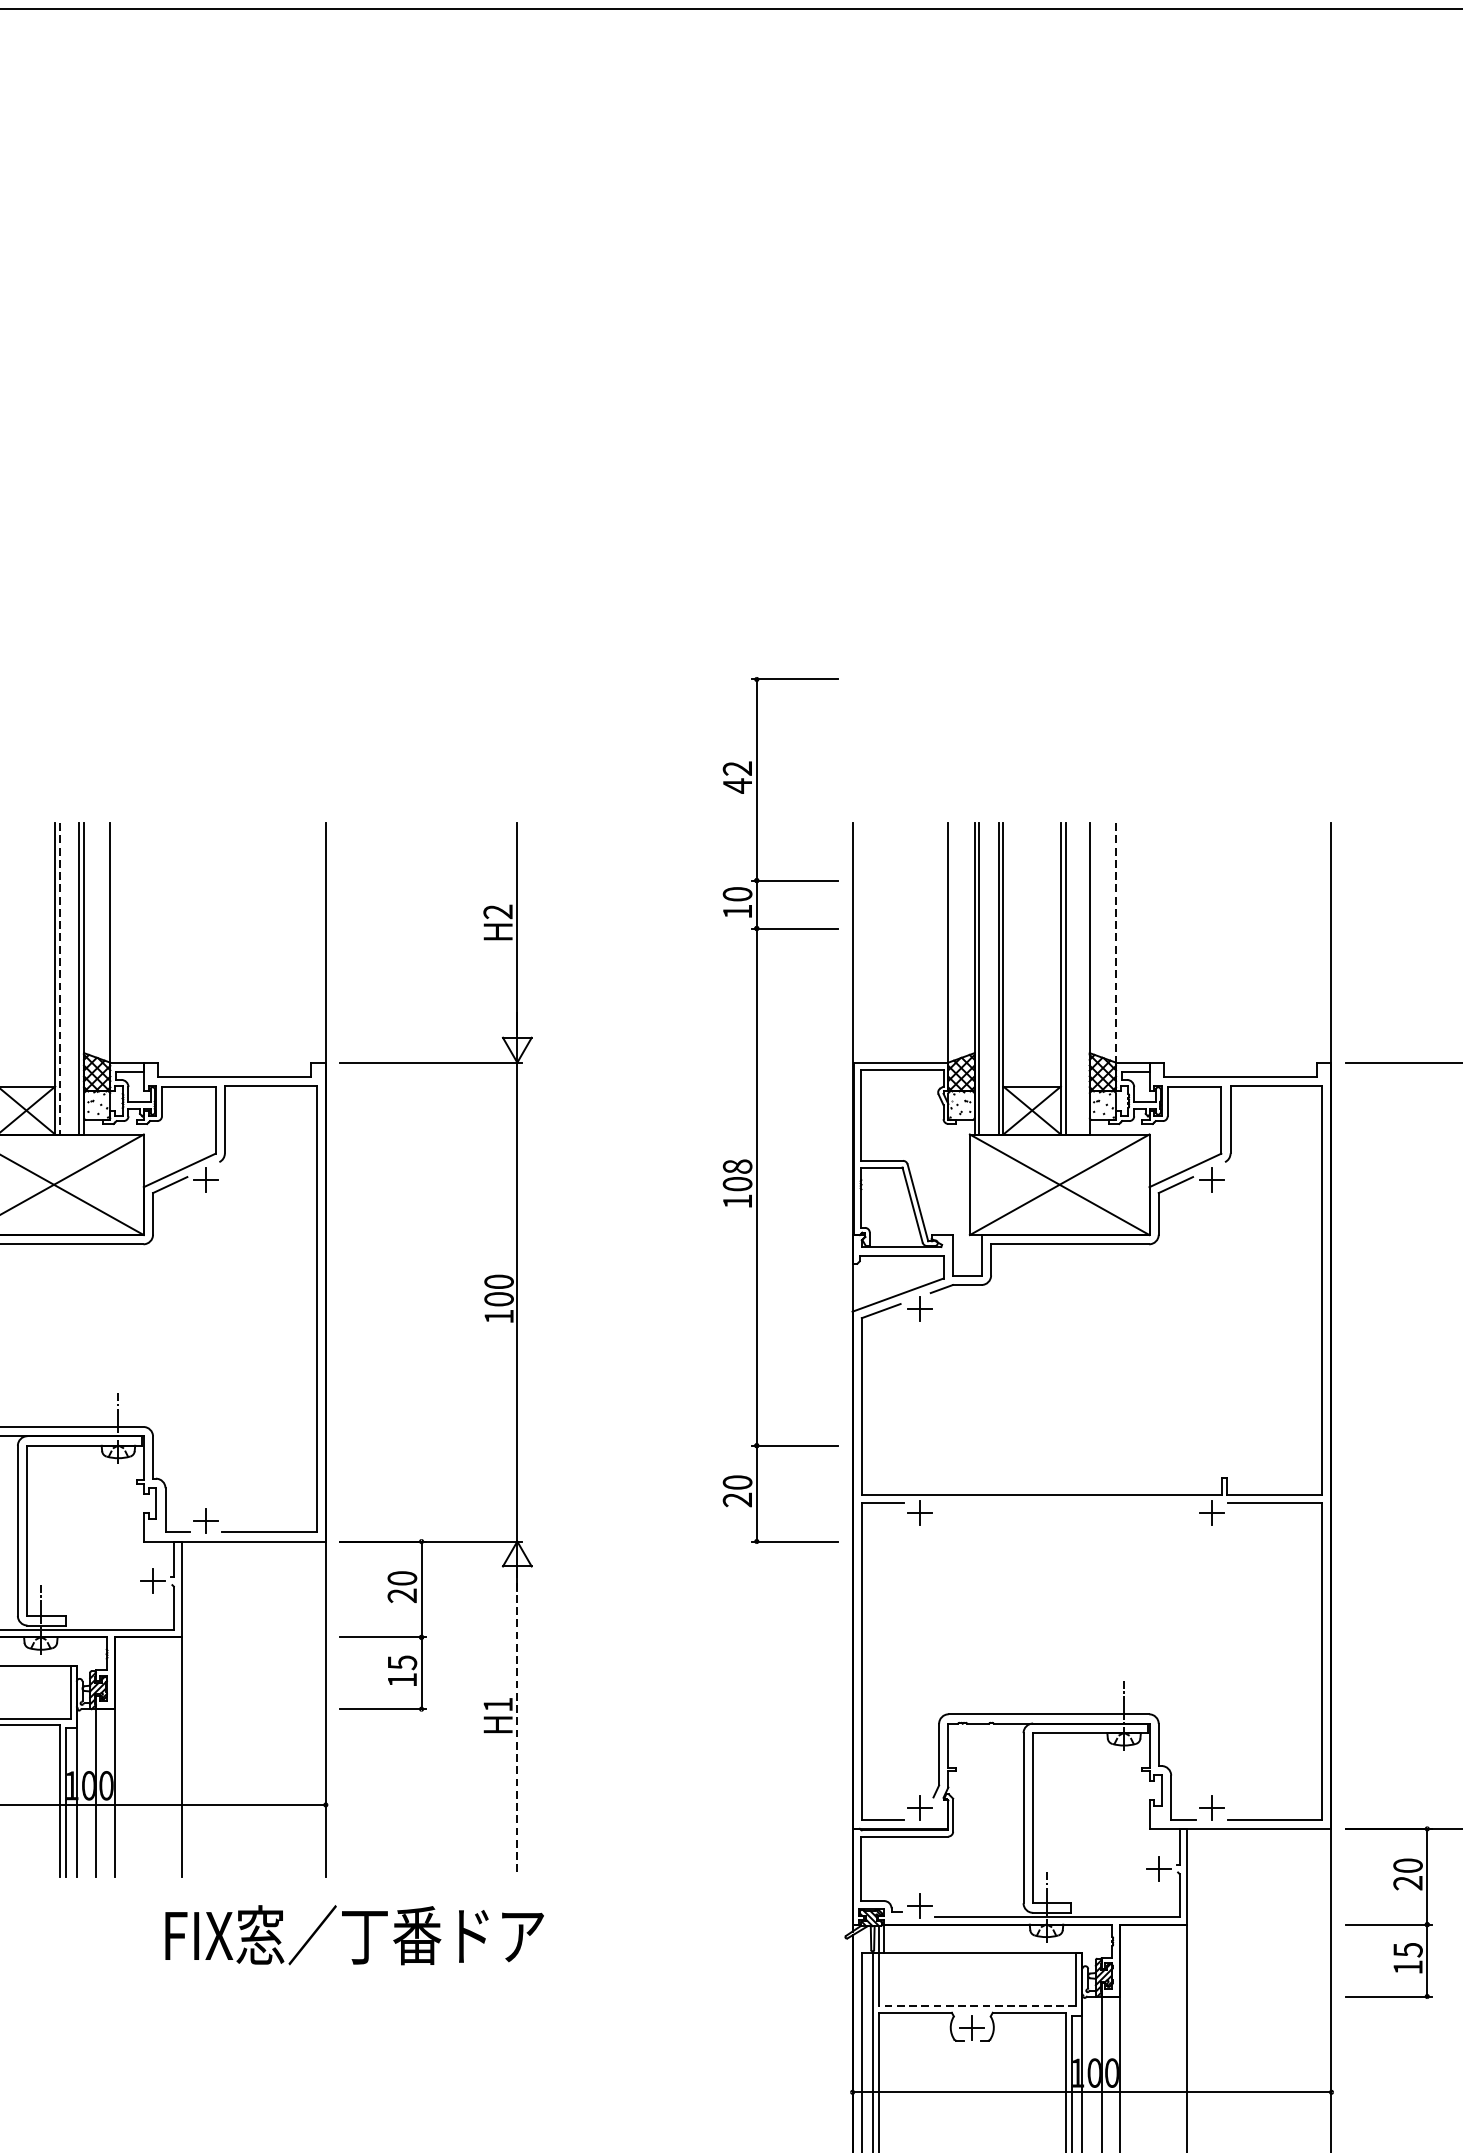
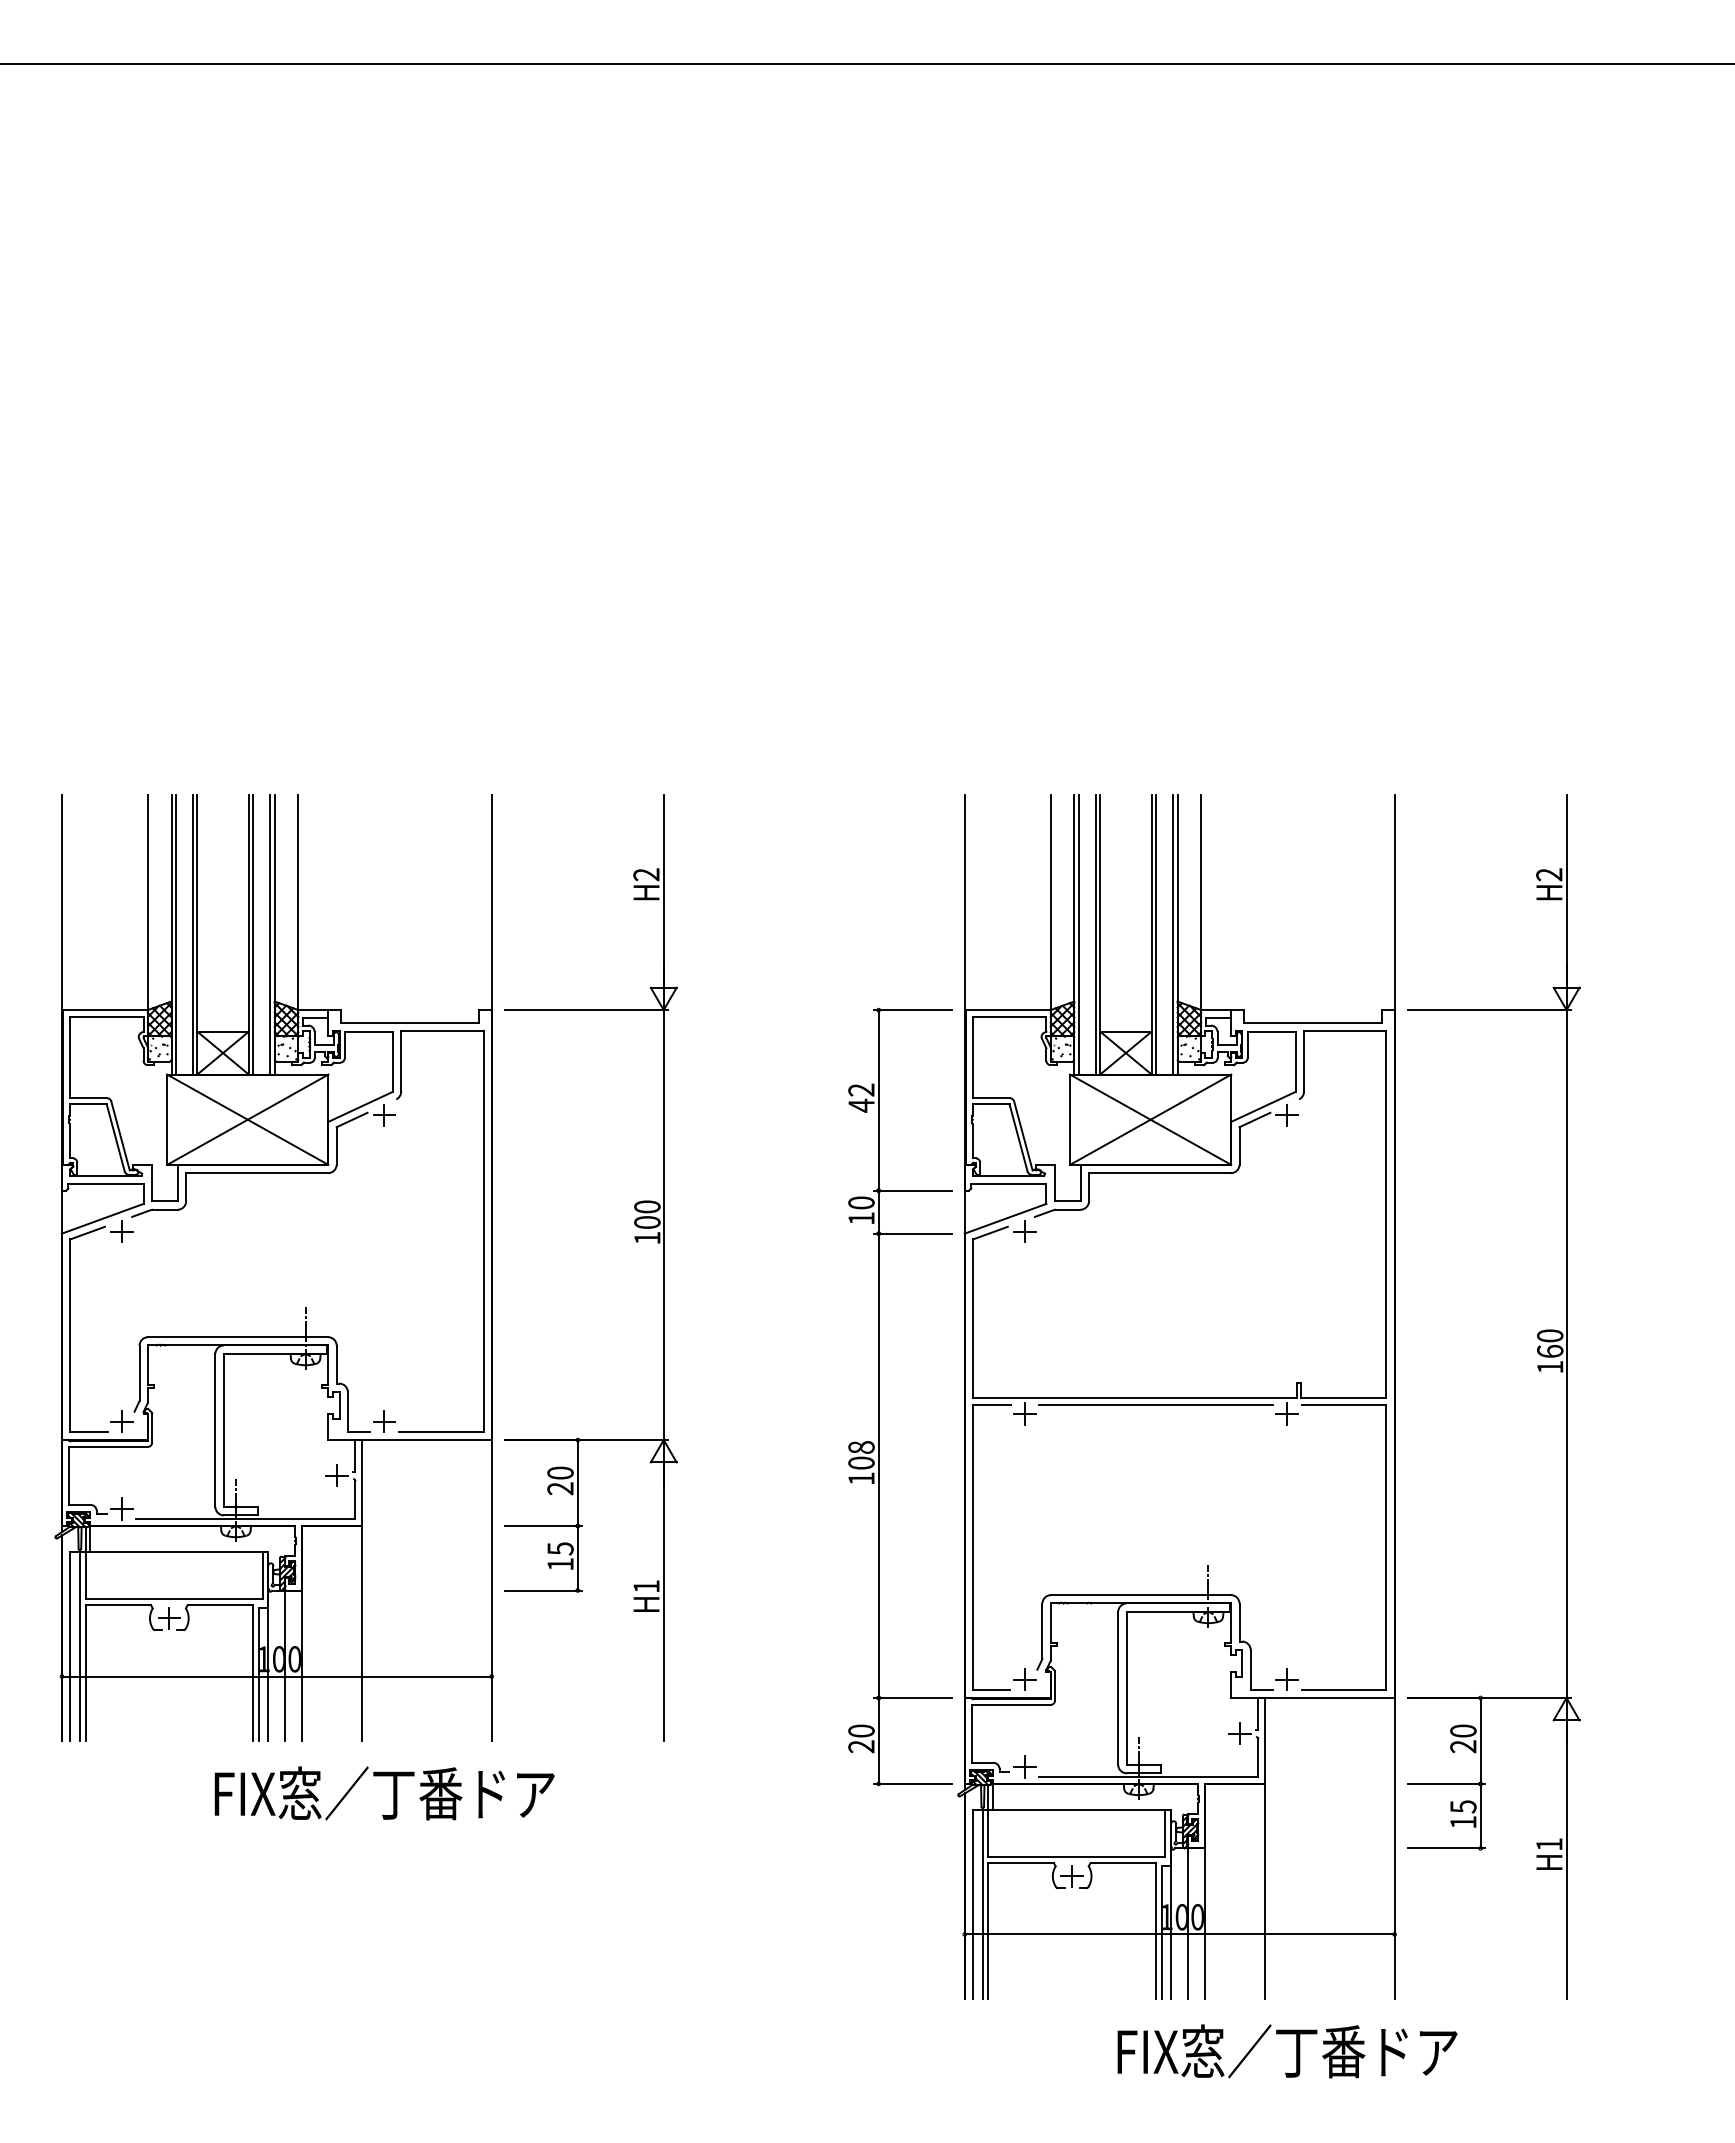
line: (1116, 943) -> (1201, 903), dashed -> solid
line: (60, 978) -> (253, 934), dashed -> solid
line: (1085, 978) -> (1173, 934), added
part: (757, 1109) -> (879, 1396), moved
line: (1065, 1503) -> (1155, 1405), added
line: (517, 1723) -> (663, 1603), dashed -> solid
text: (354, 1935) -> (384, 1793), moved
line: (977, 2006) -> (1076, 1857), dashed -> solid

